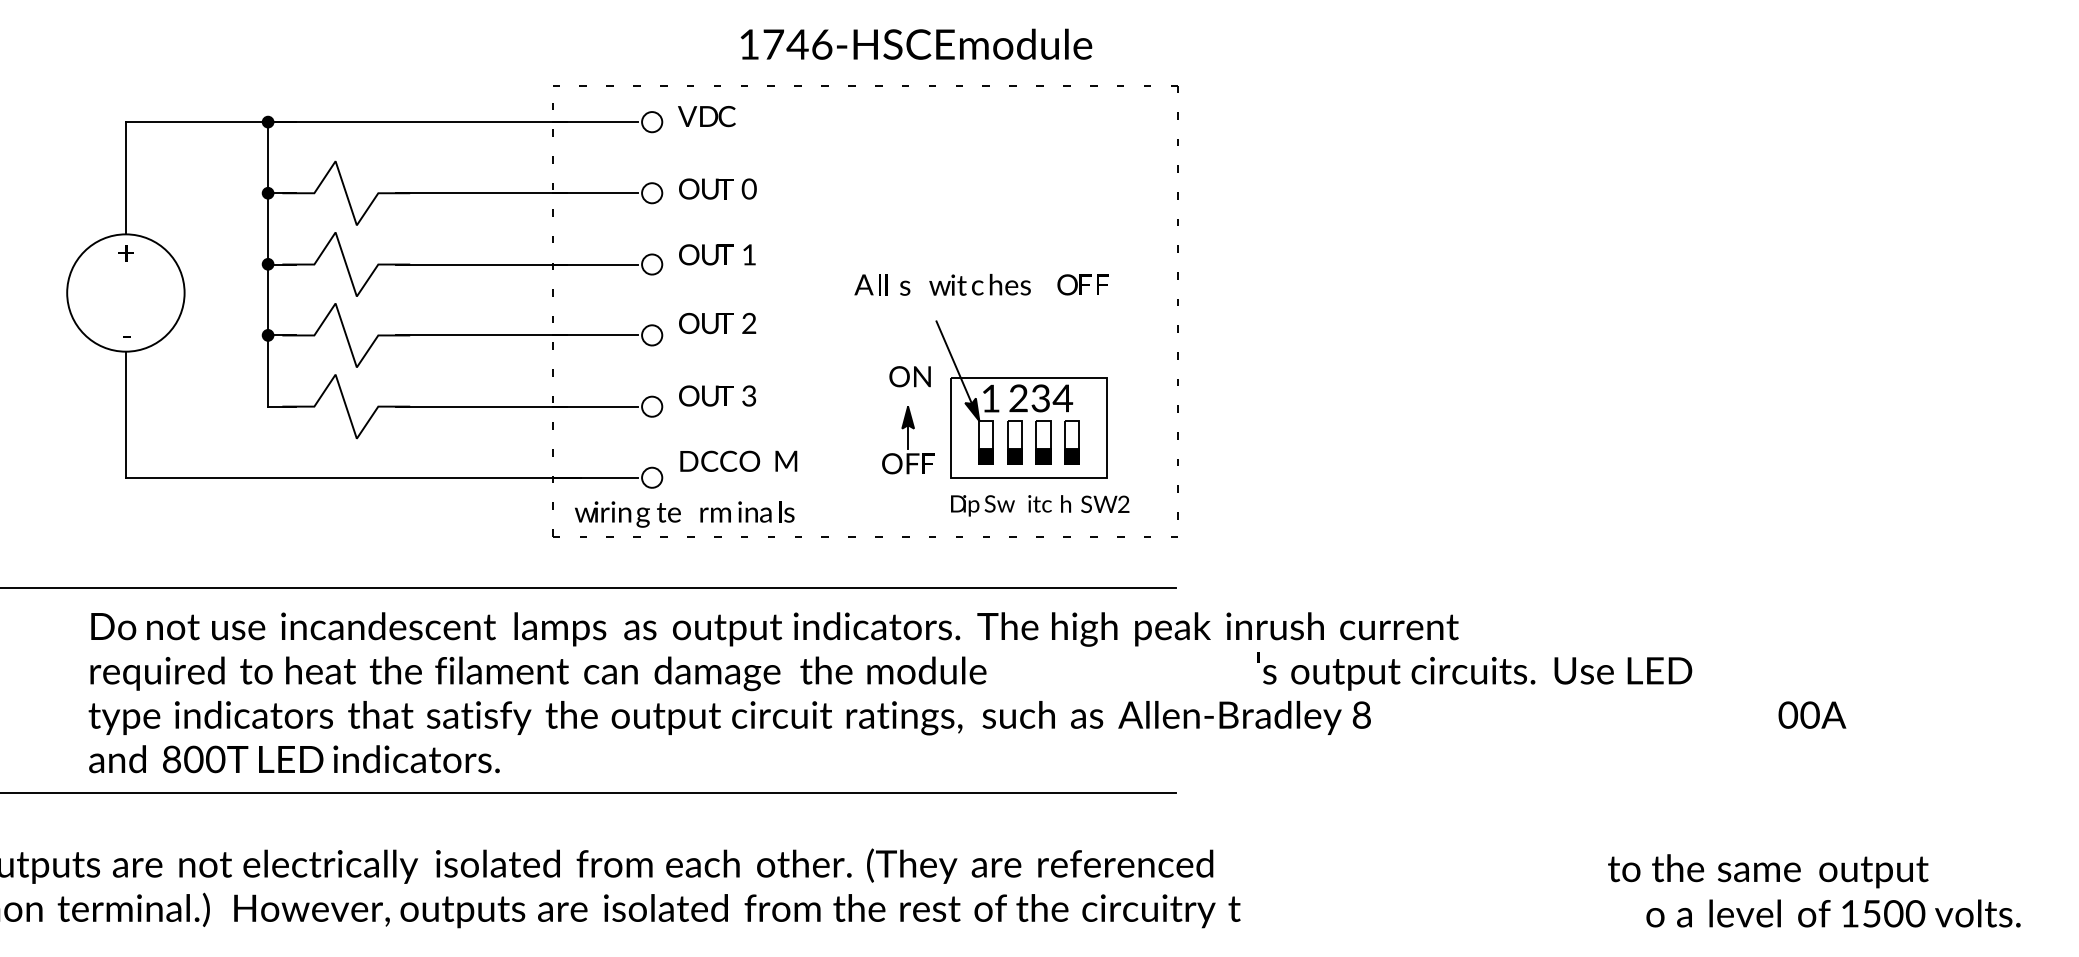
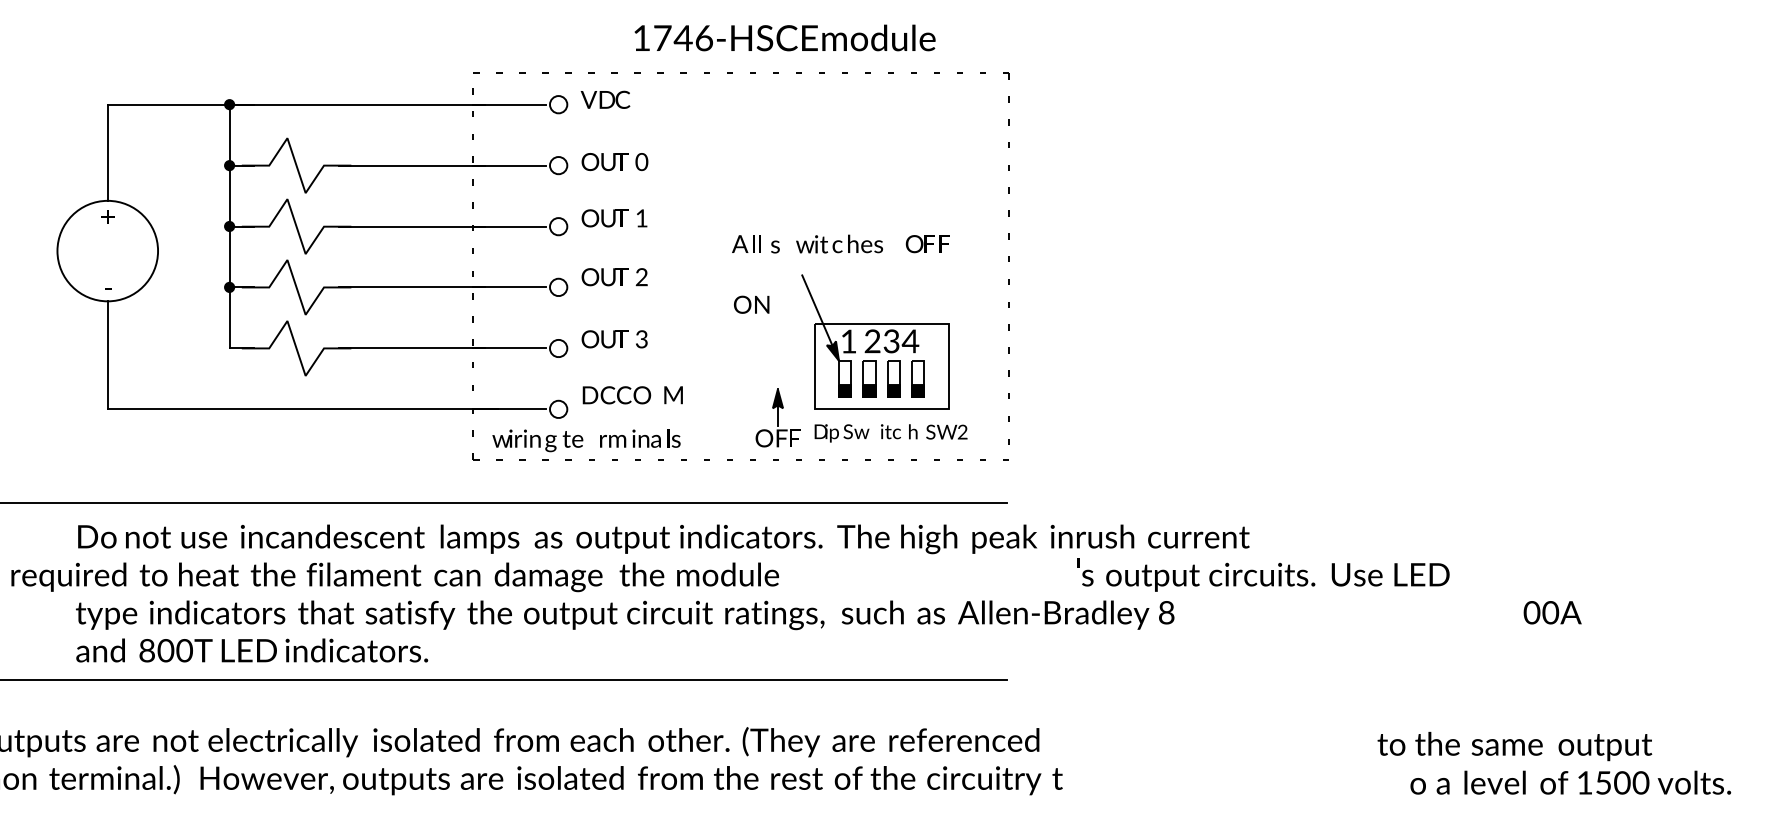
text: (909, 376) -> (751, 304), moved
part: (907, 439) -> (777, 417), moved
text: (537, 674) -> (394, 577), moved

